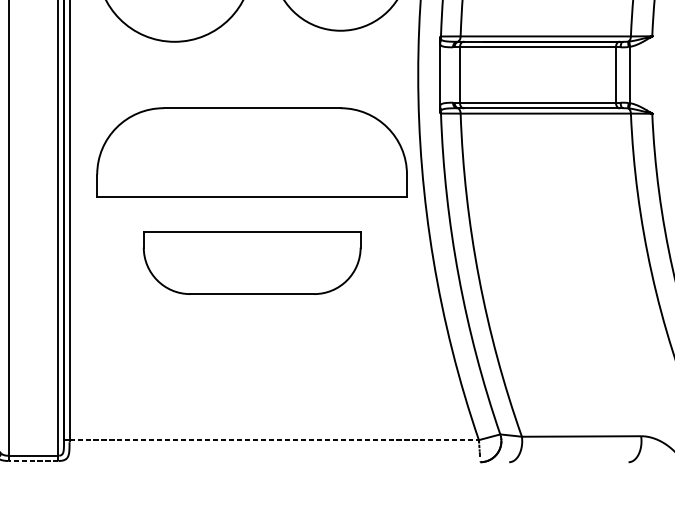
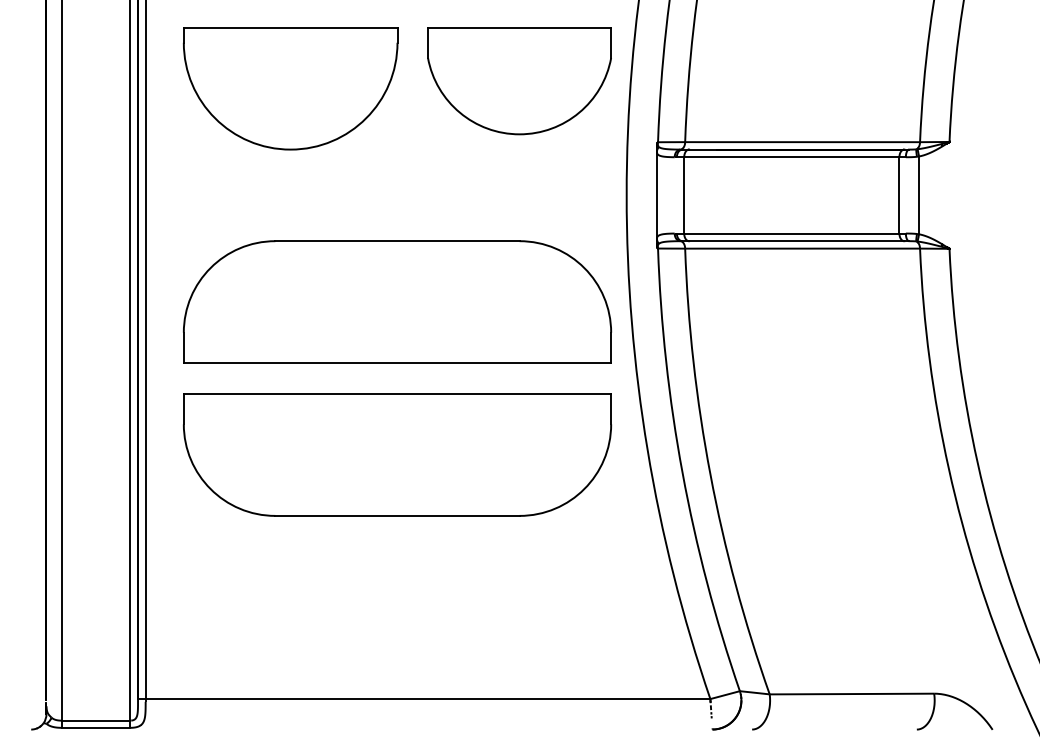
part: (252, 262) -> (397, 454), size x1.43
line: (274, 440) -> (428, 699), dashed -> solid
line: (33, 460) -> (95, 727), dashed -> solid

